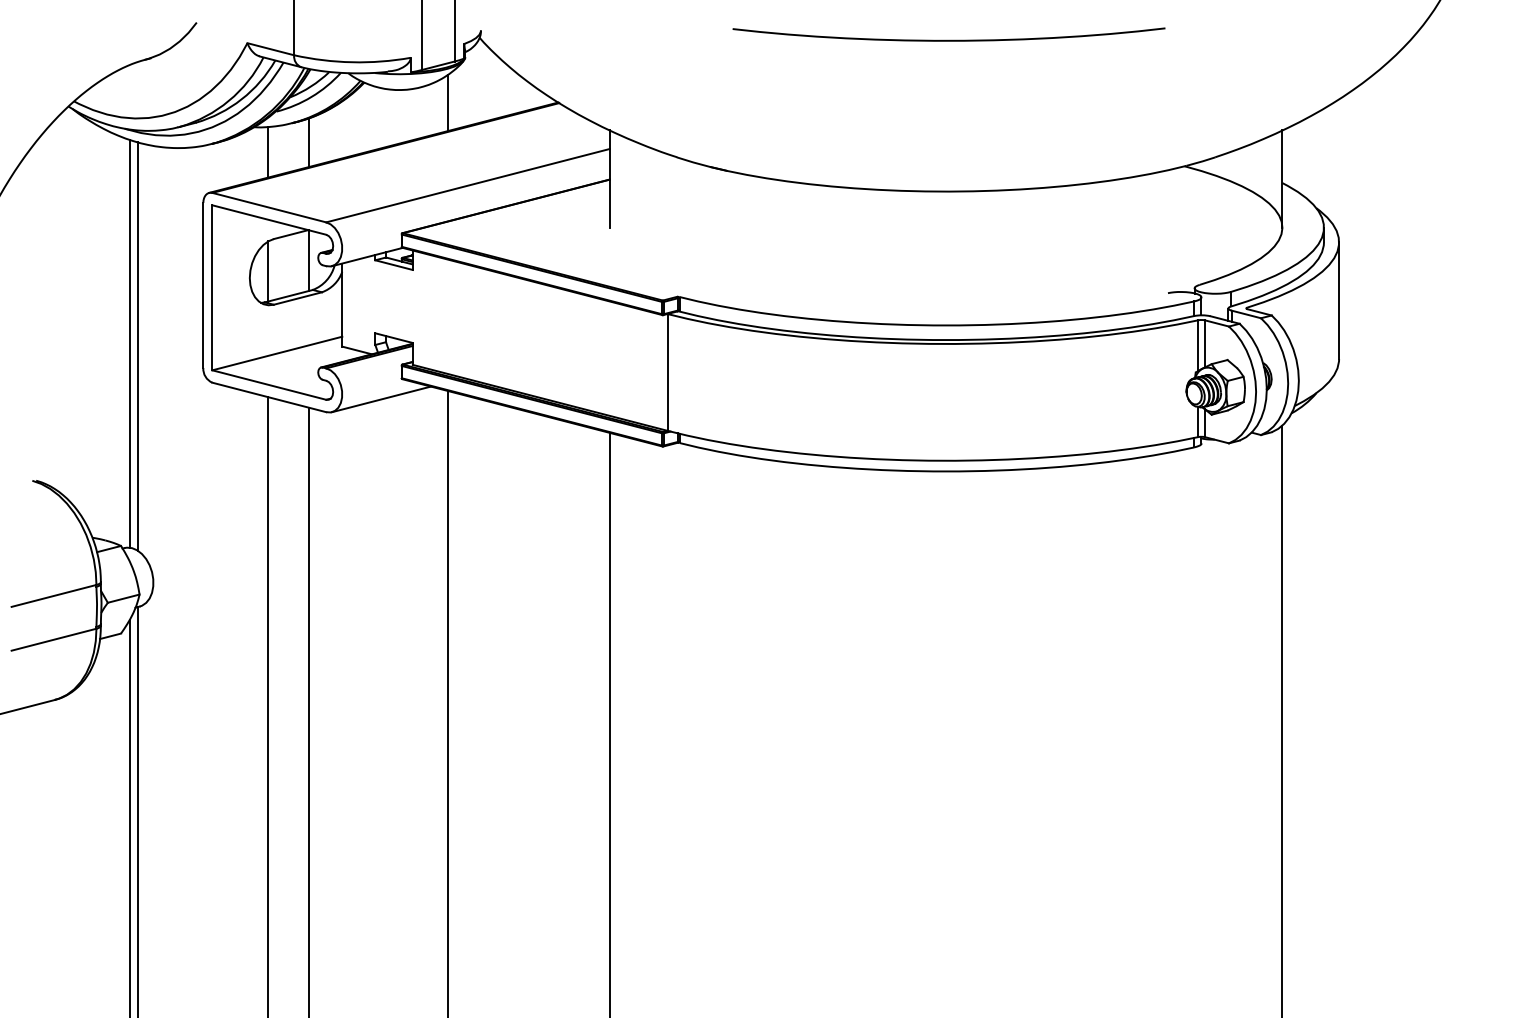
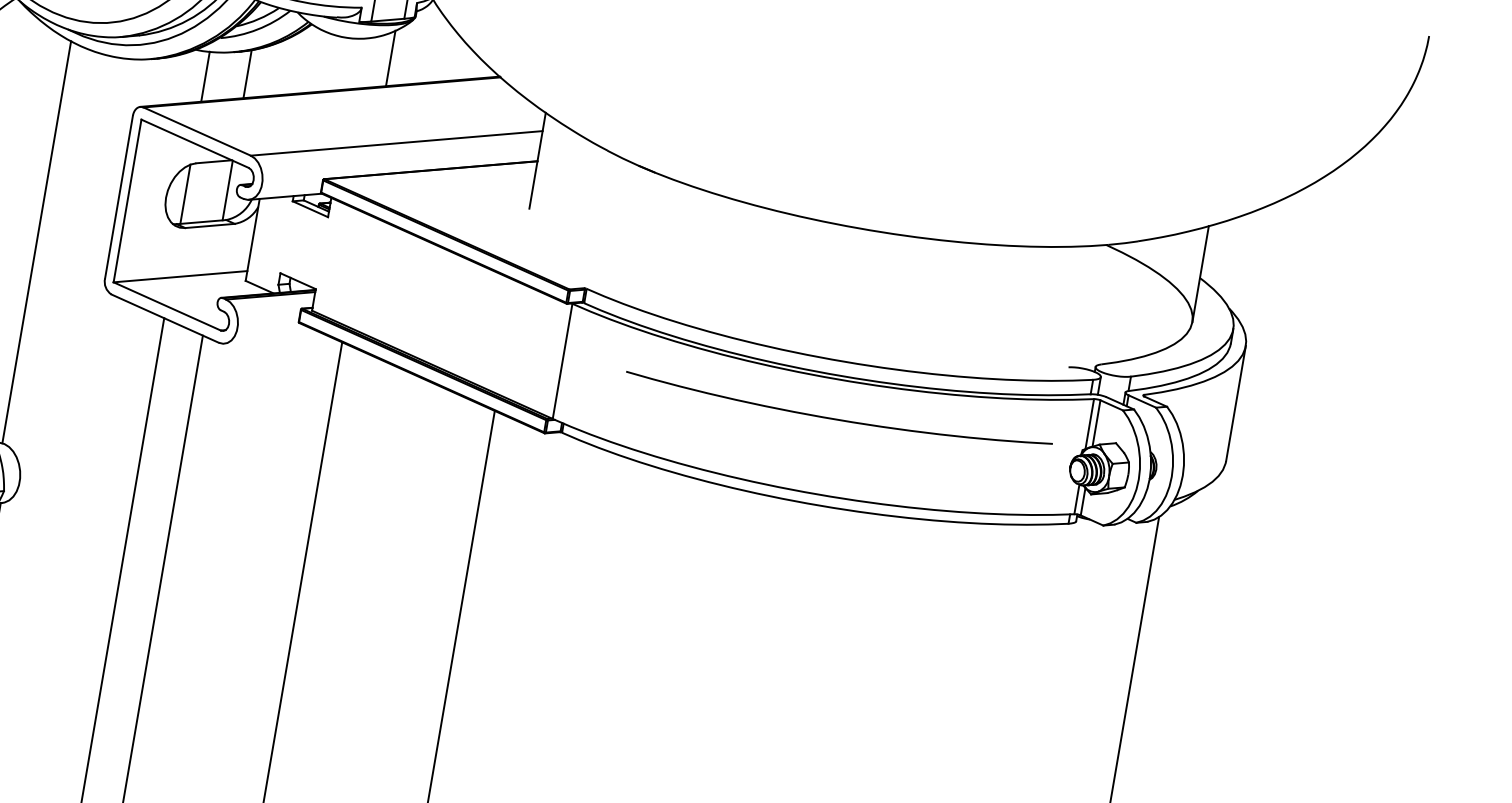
curve: (948, 39) -> (837, 418), moved
line: (138, 346) -> (44, 246), removed
line: (380, 399) -> (274, 339), removed

